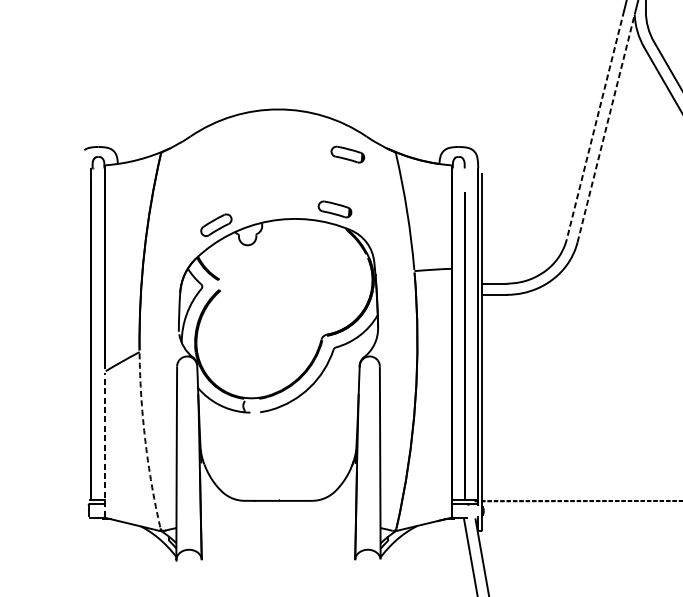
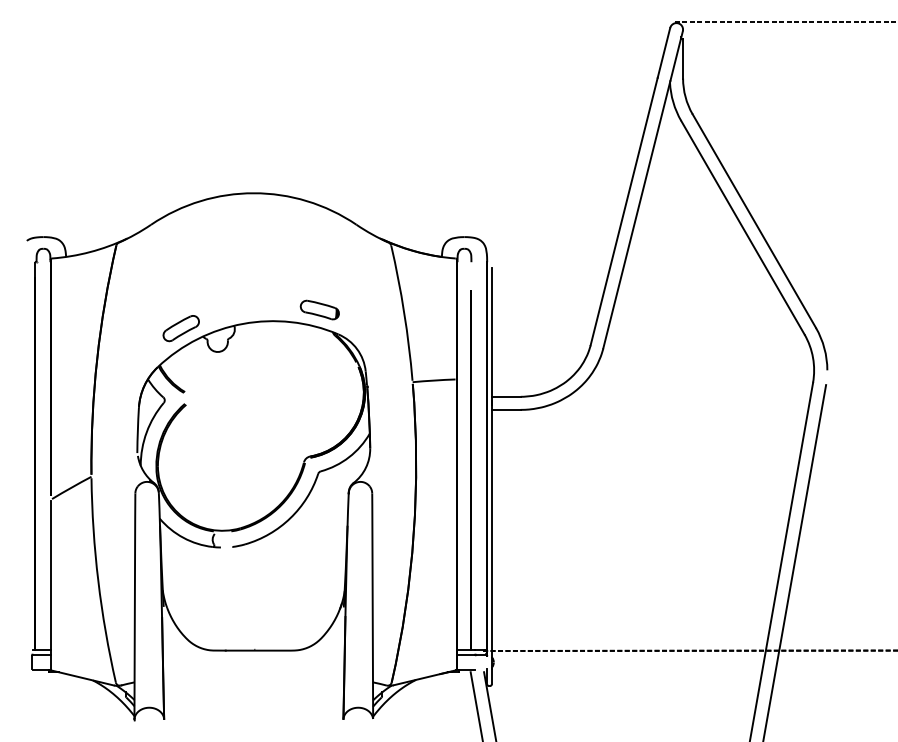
line: (595, 125) -> (624, 211), dashed -> solid
line: (606, 127) -> (636, 214), dashed -> solid
part: (347, 154) -> (334, 245), removed
arc: (145, 441) -> (98, 581), dashed -> solid
line: (104, 444) -> (50, 584), dashed -> solid

